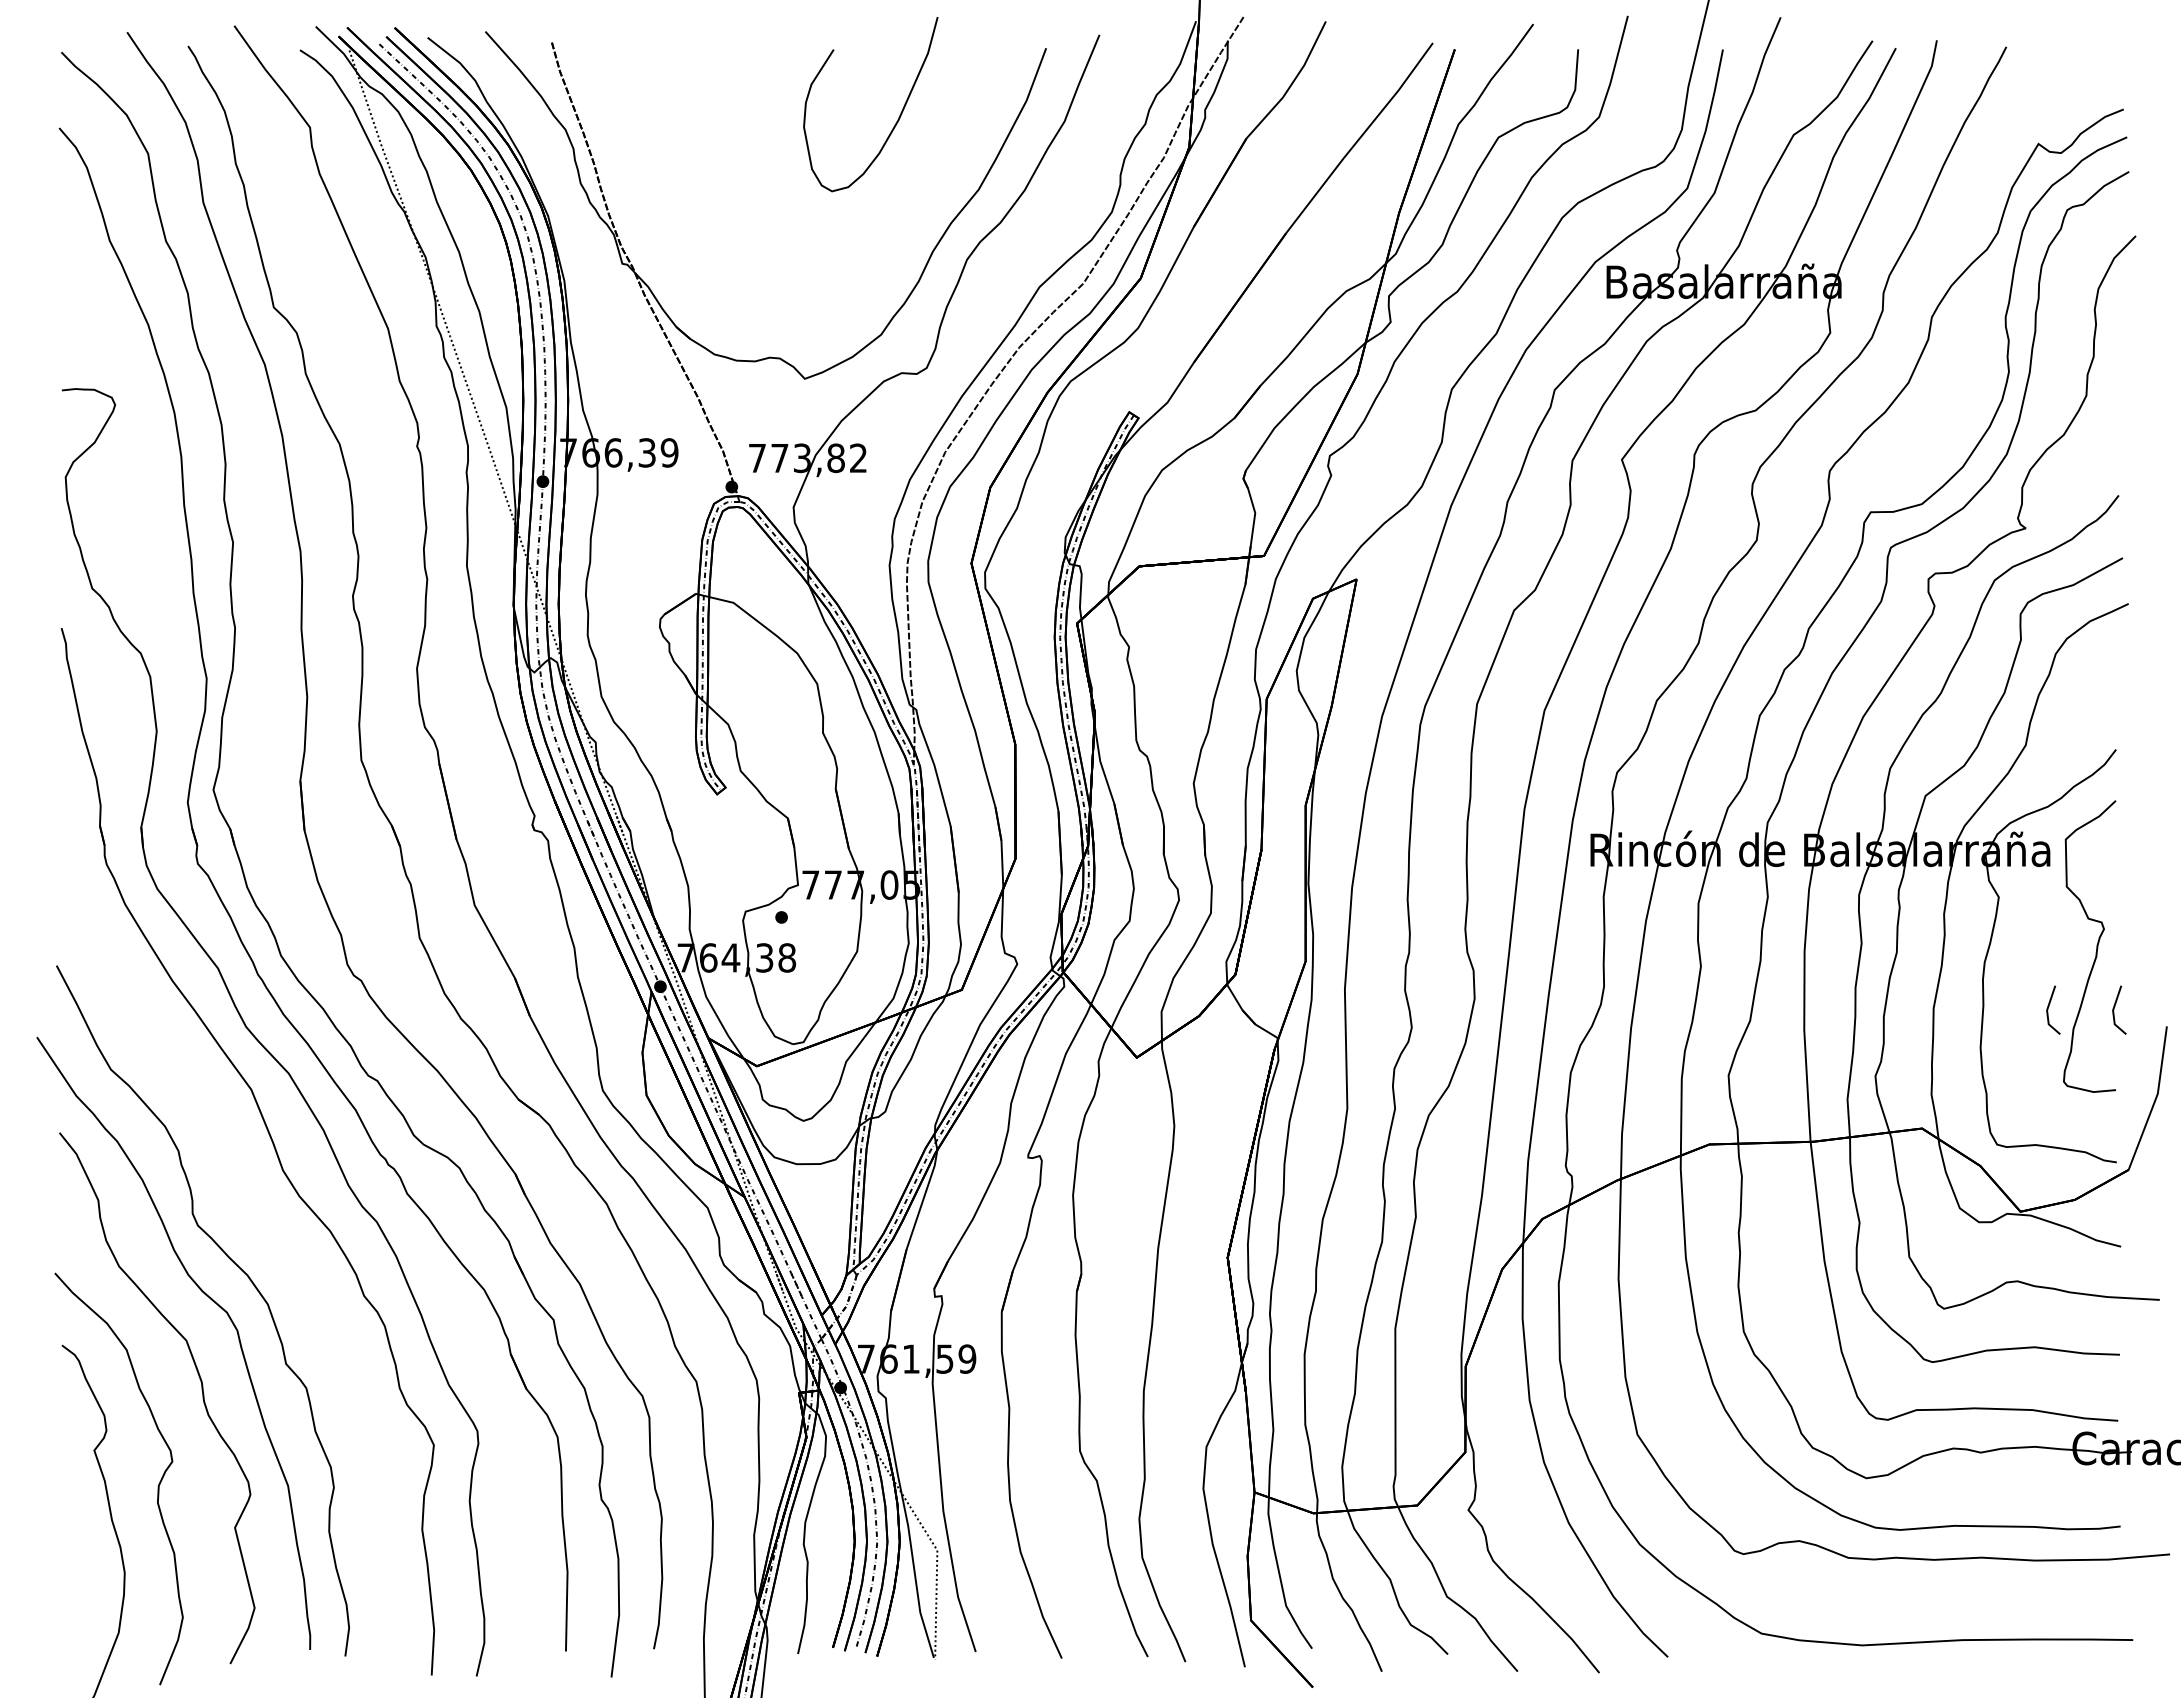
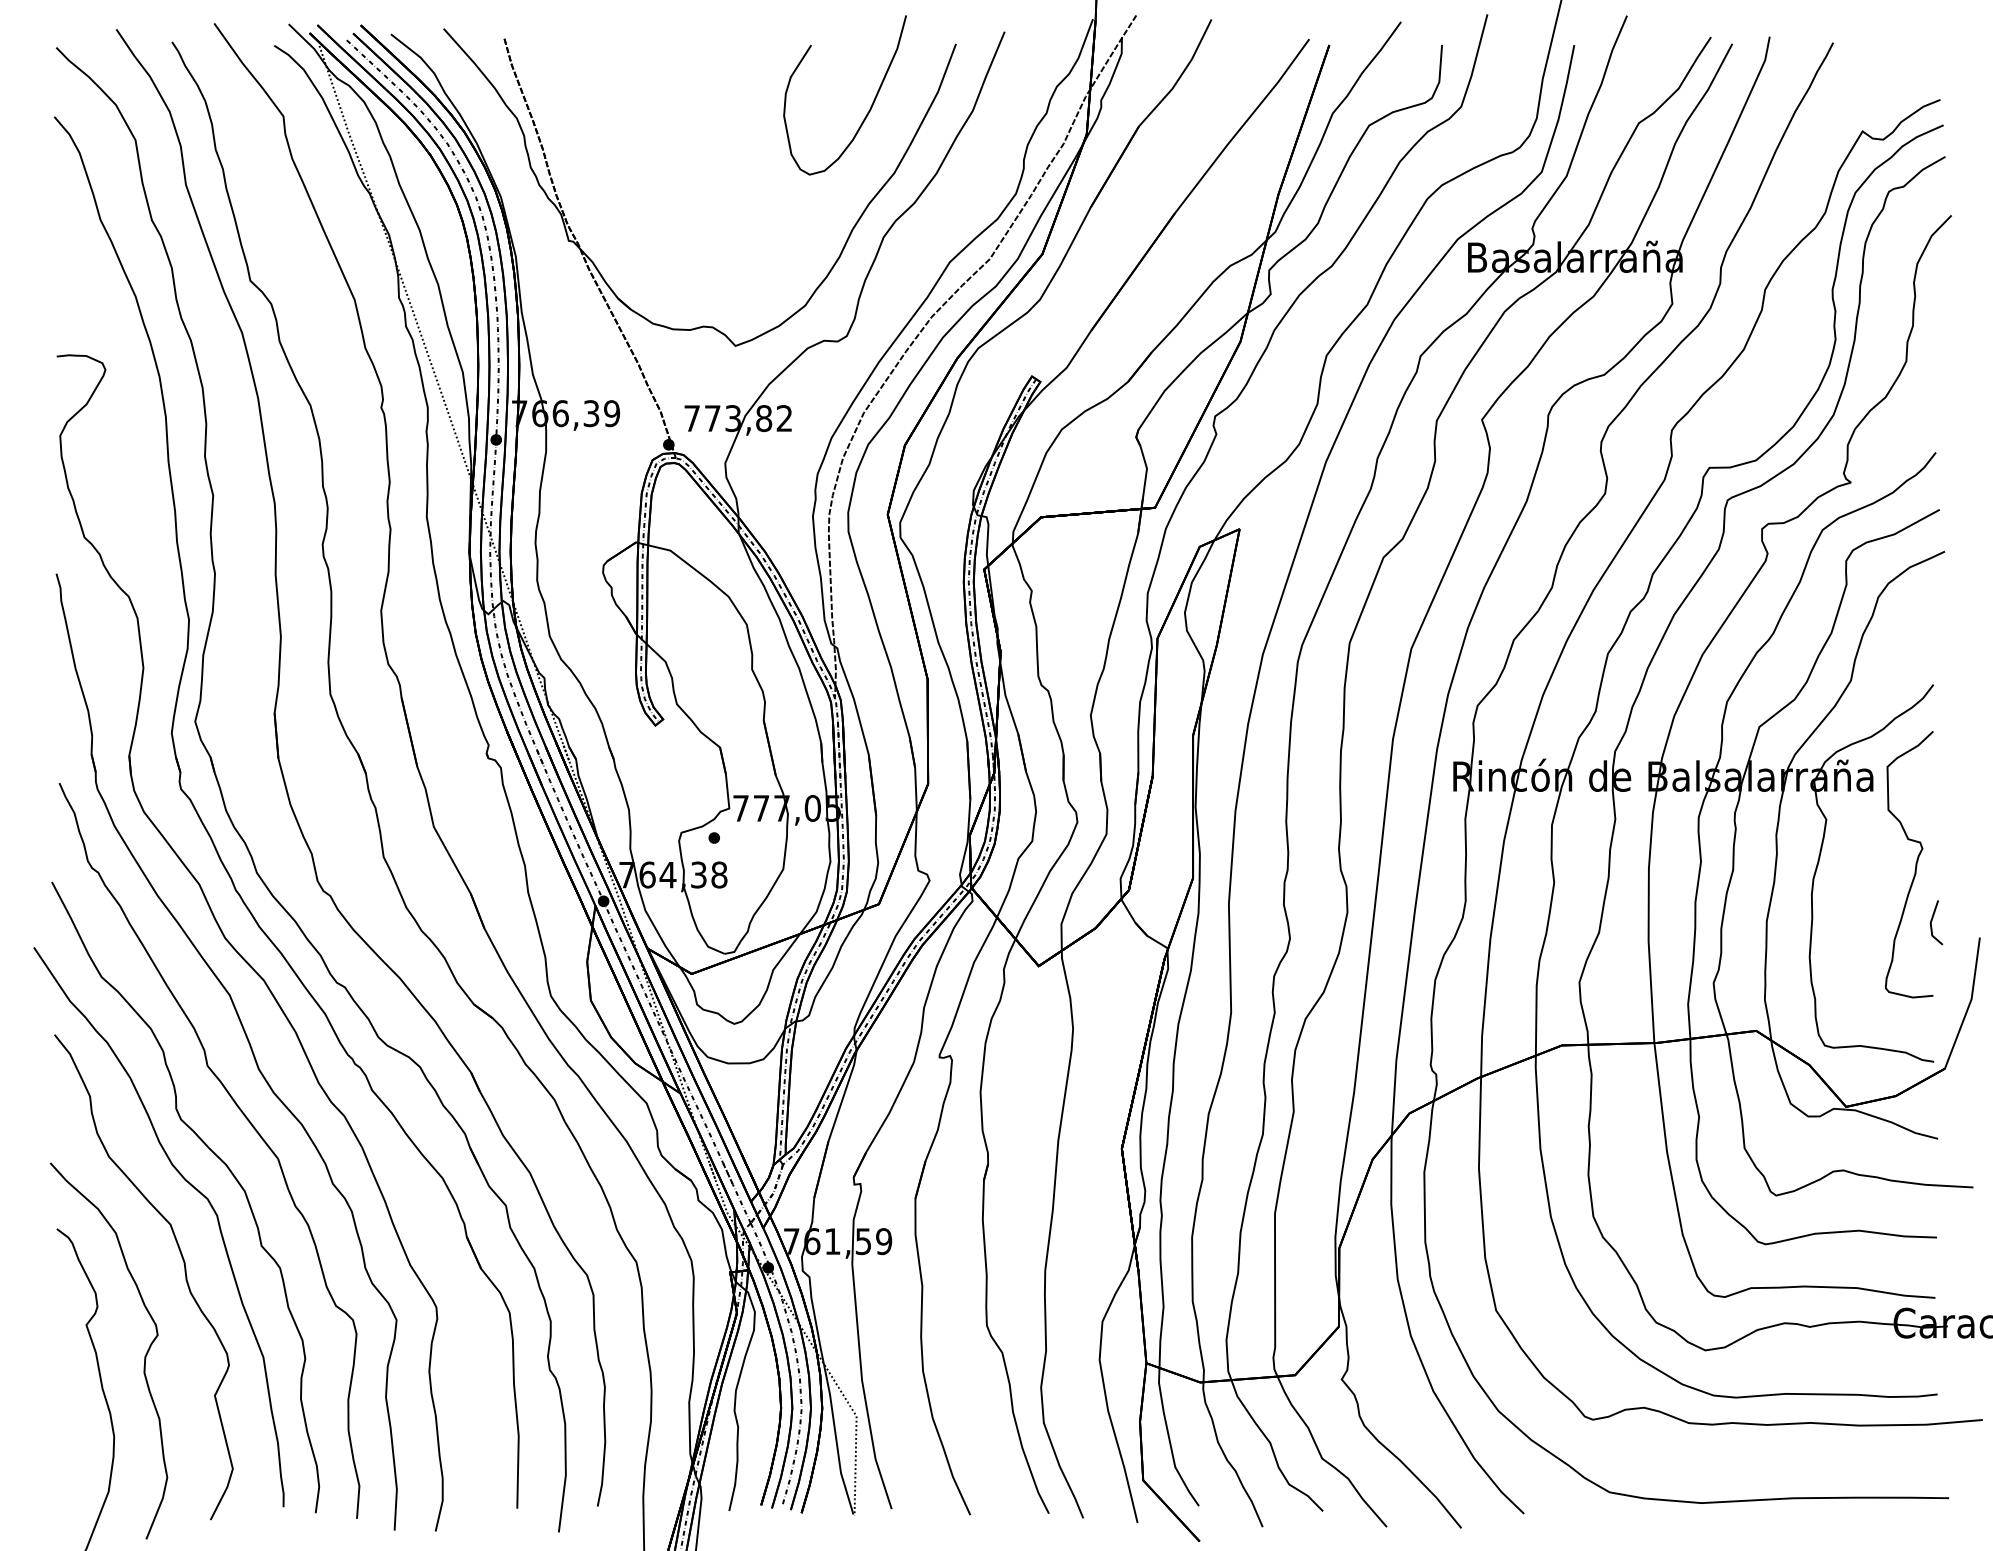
curve: (898, 117) -> (870, 107), moved
line: (2049, 1006) -> (1872, 919), removed
curve: (272, 1229) -> (249, 1123), added

